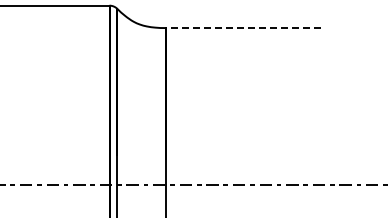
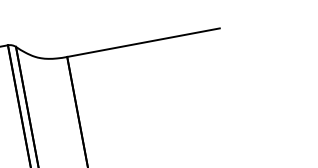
line: (243, 28) -> (143, 43), dashed -> solid

